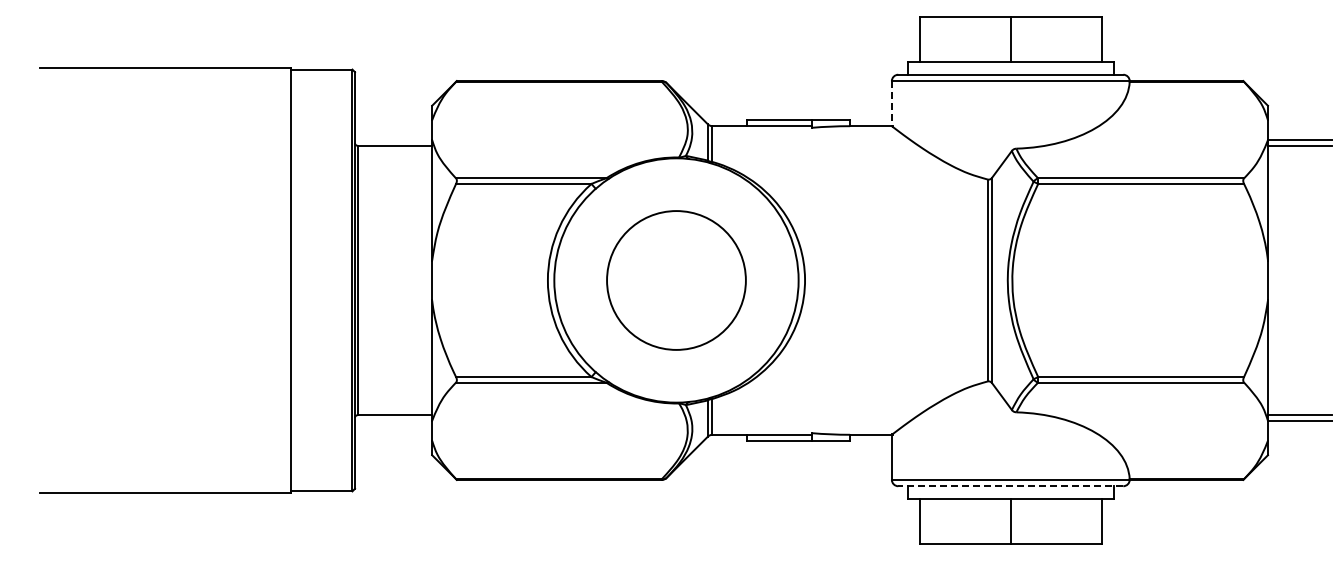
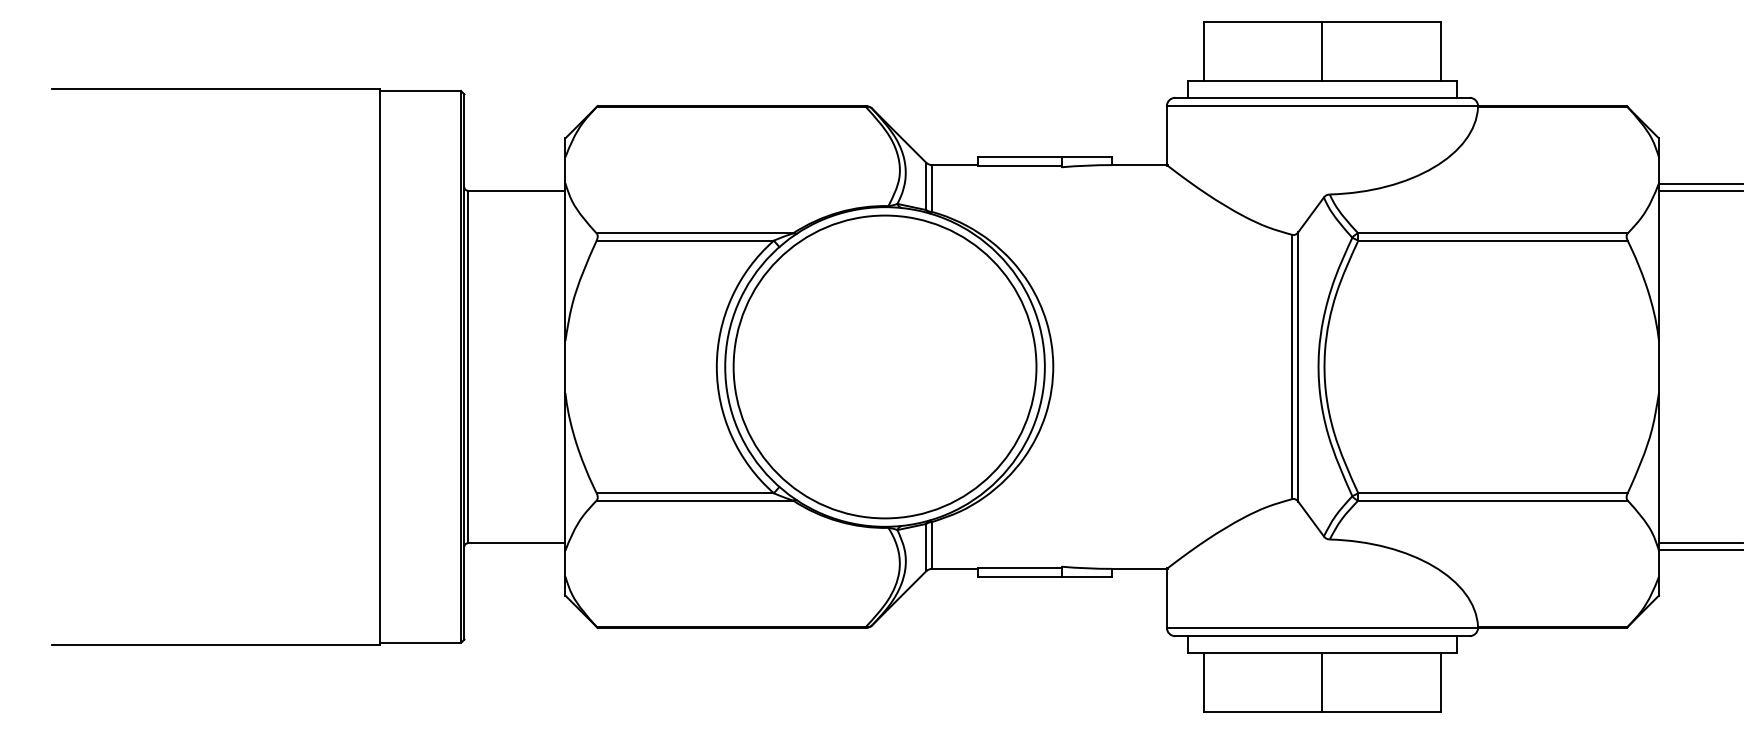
line: (891, 104) -> (1166, 136), dashed -> solid
circle: (676, 280) -> (885, 367), size x1.67
line: (1010, 486) -> (1322, 636), dashed -> solid

